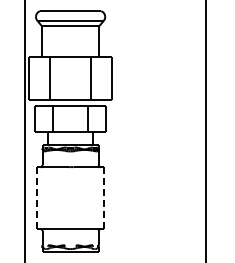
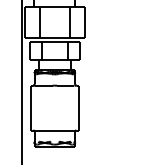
line: (37, 197) -> (31, 107), dashed -> solid
line: (104, 198) -> (79, 108), dashed -> solid

